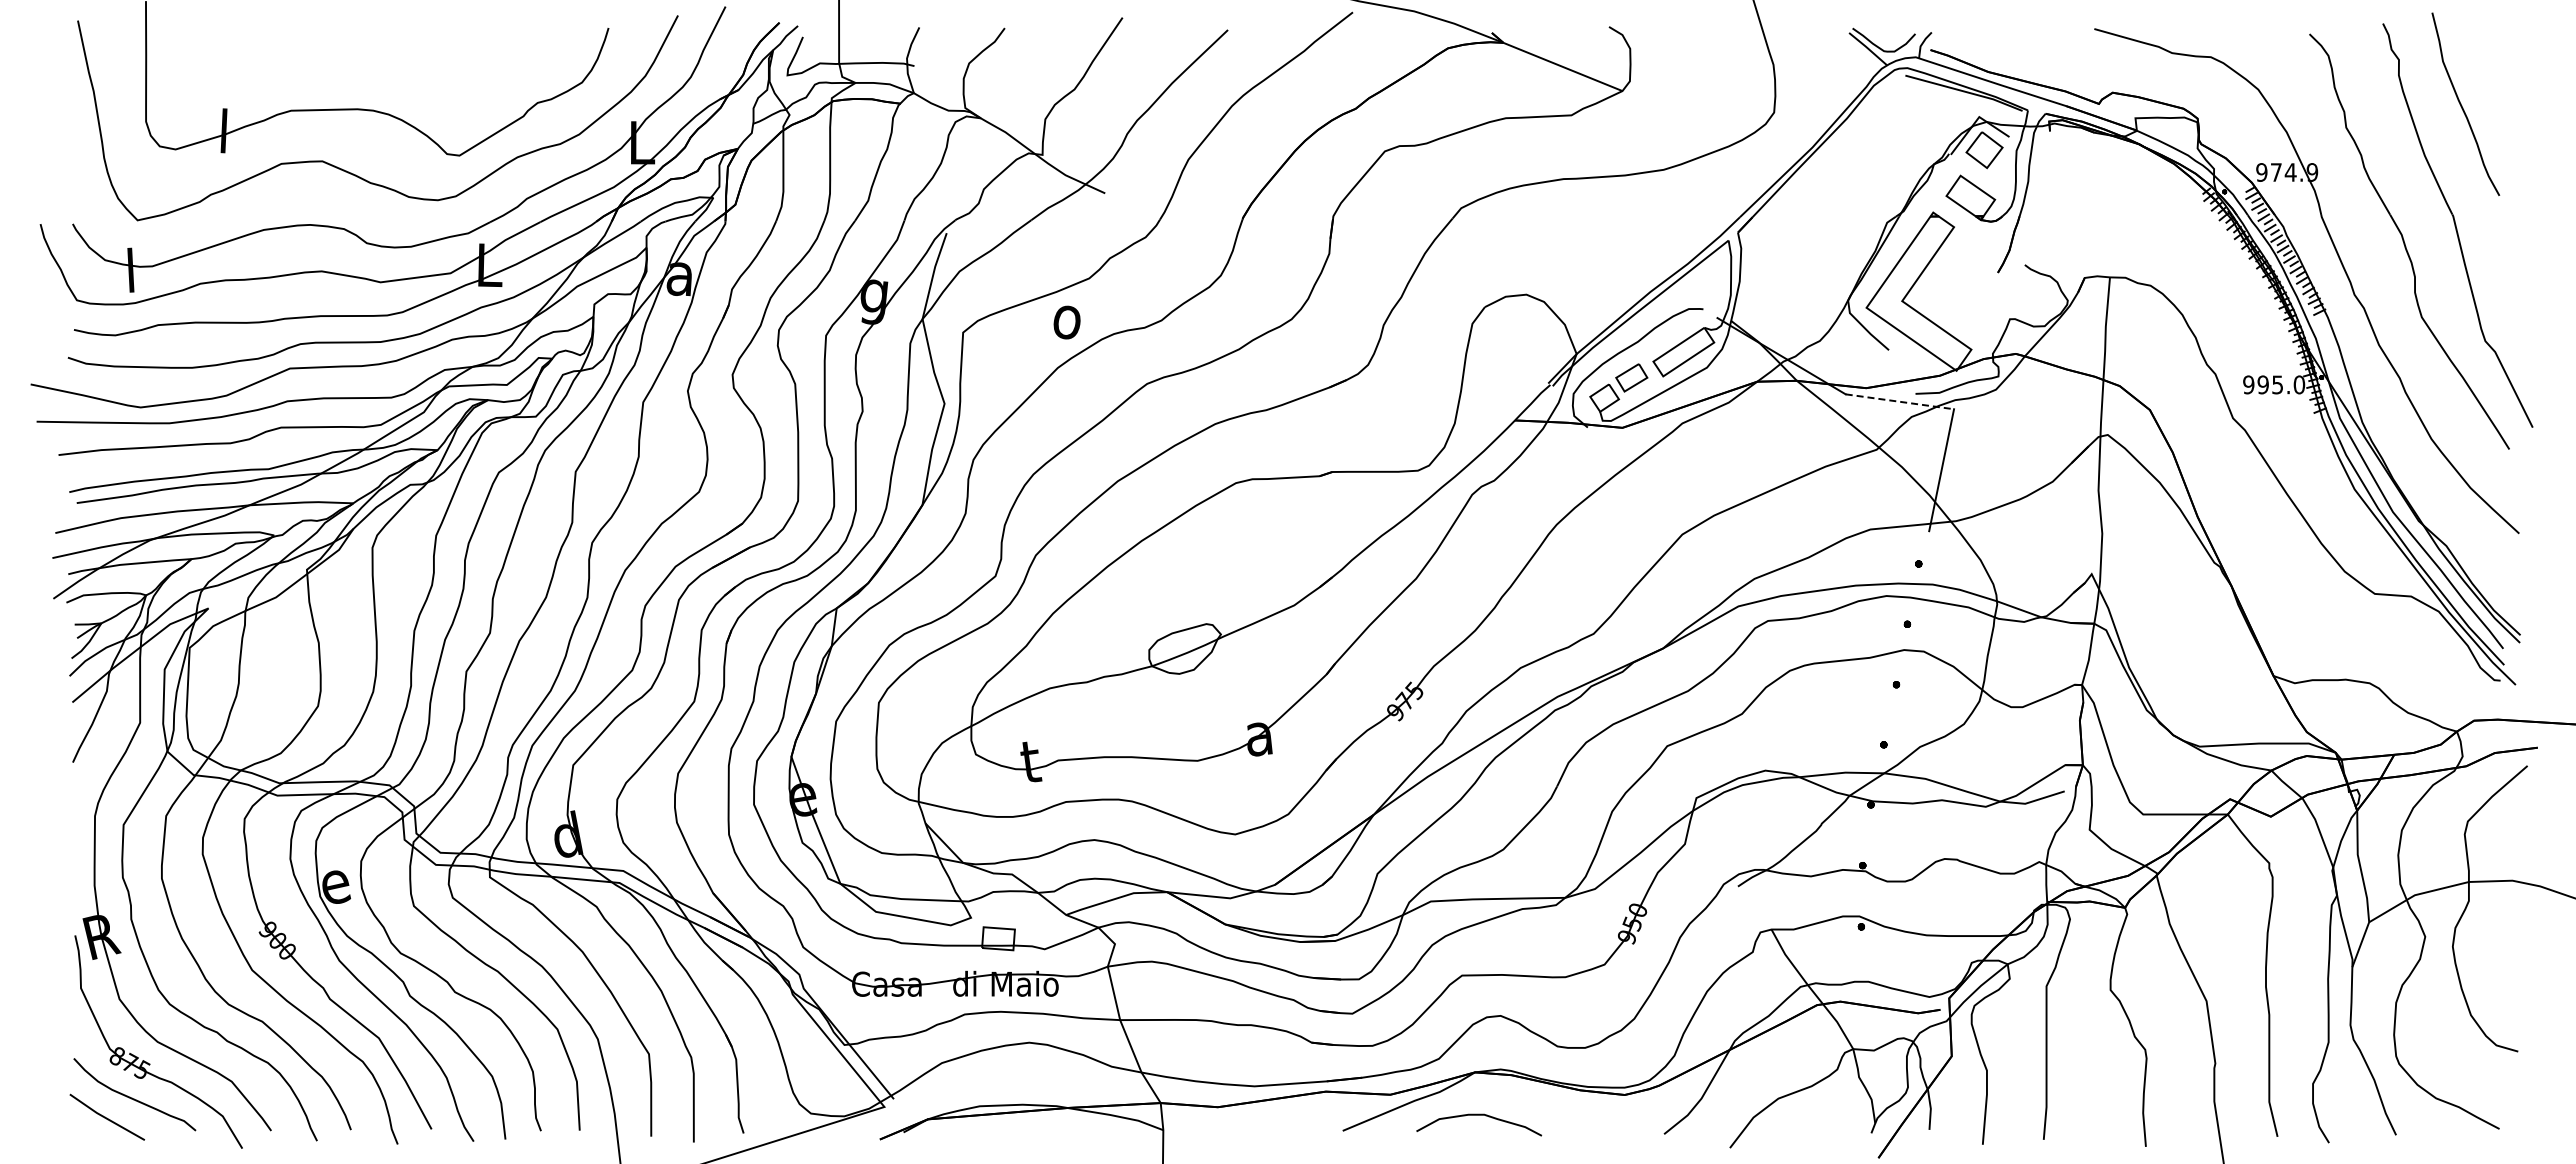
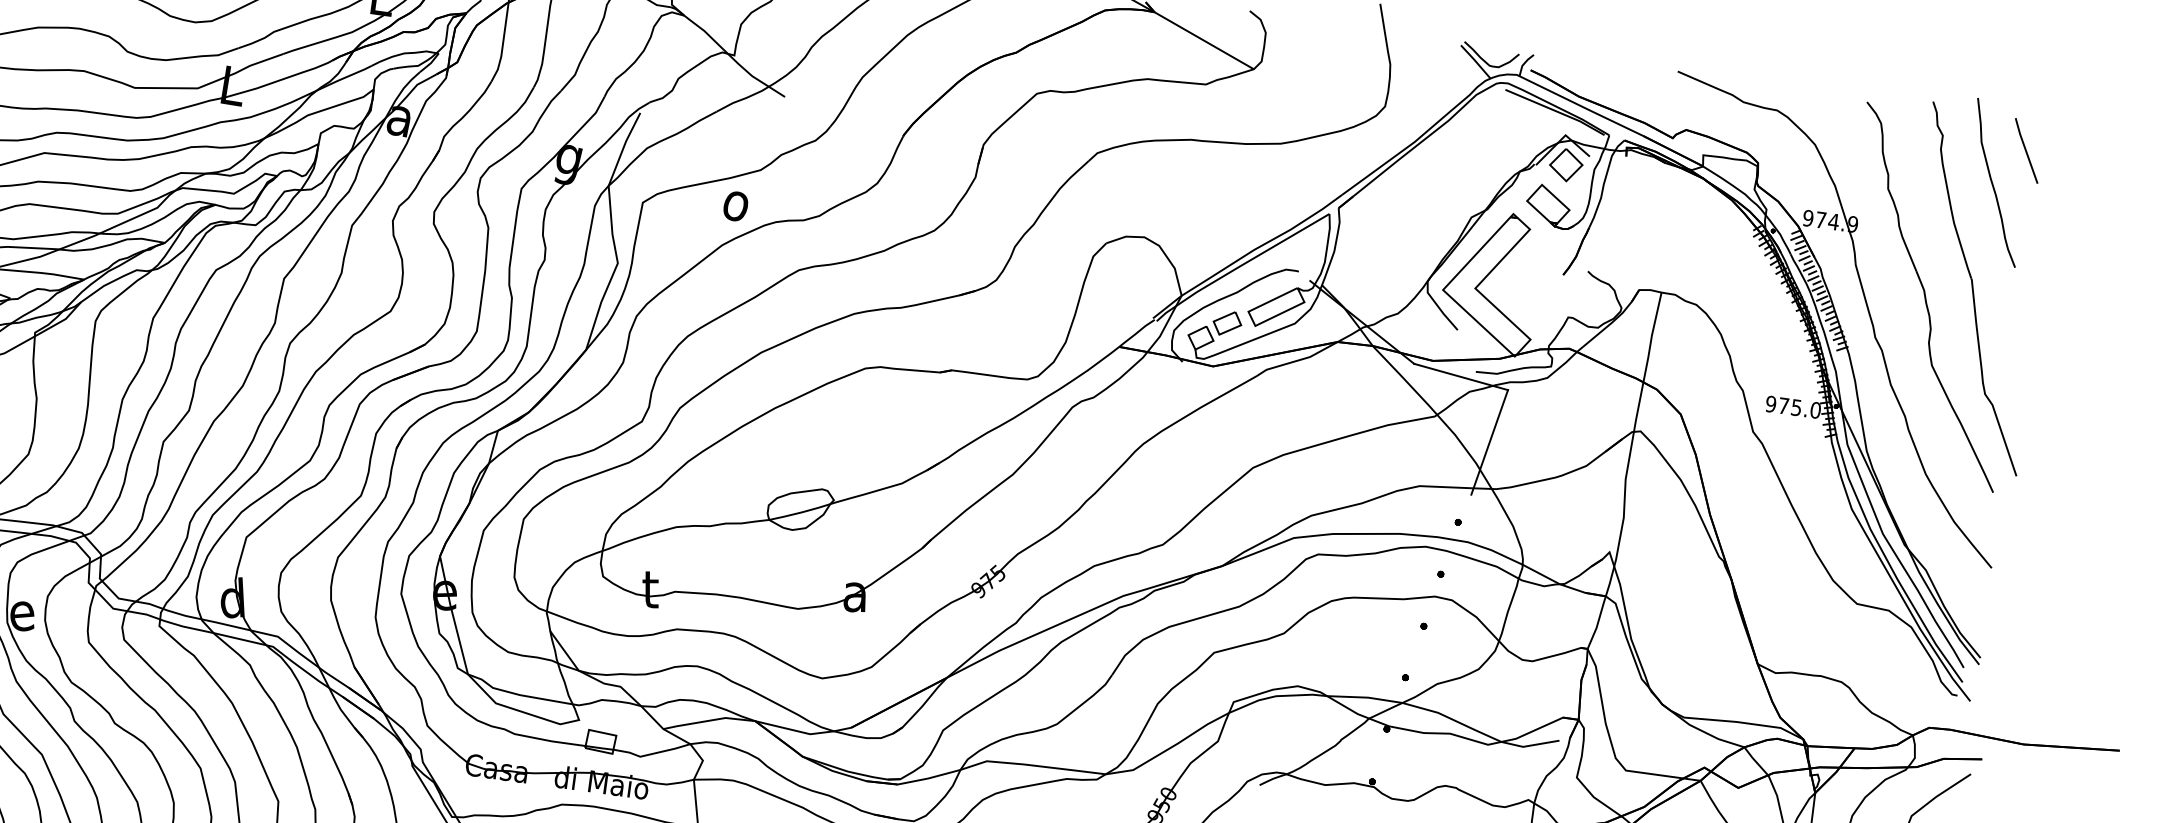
line: (2494, 63) -> (2026, 150), added
text: (2262, 384) -> (1783, 405), 995.0 -> 975.0
line: (1899, 401) -> (1460, 376), dashed -> solid

